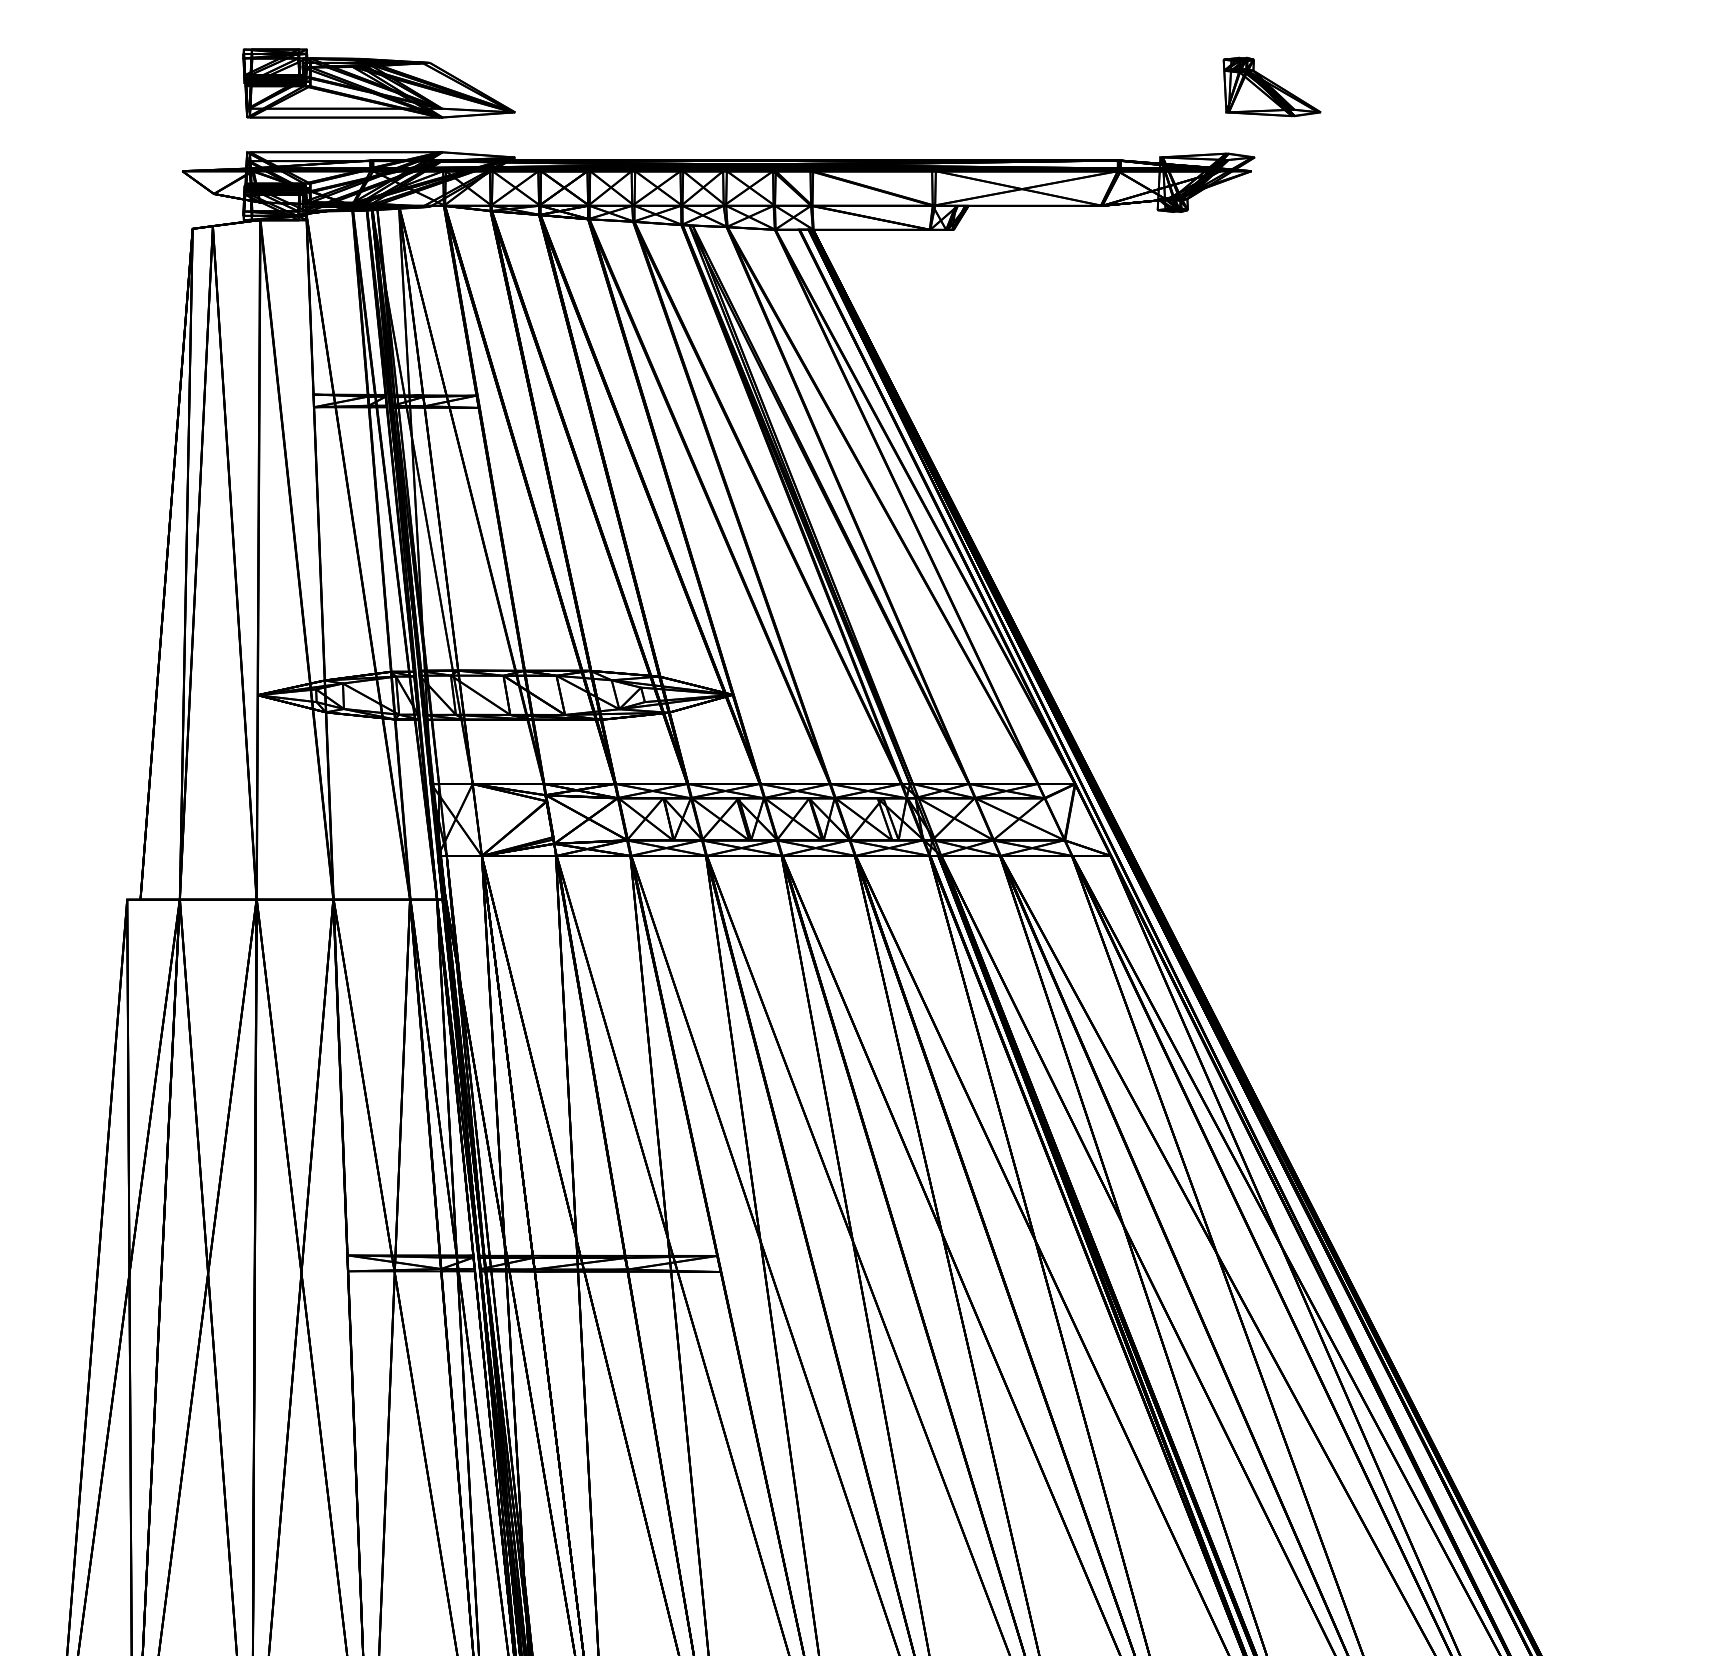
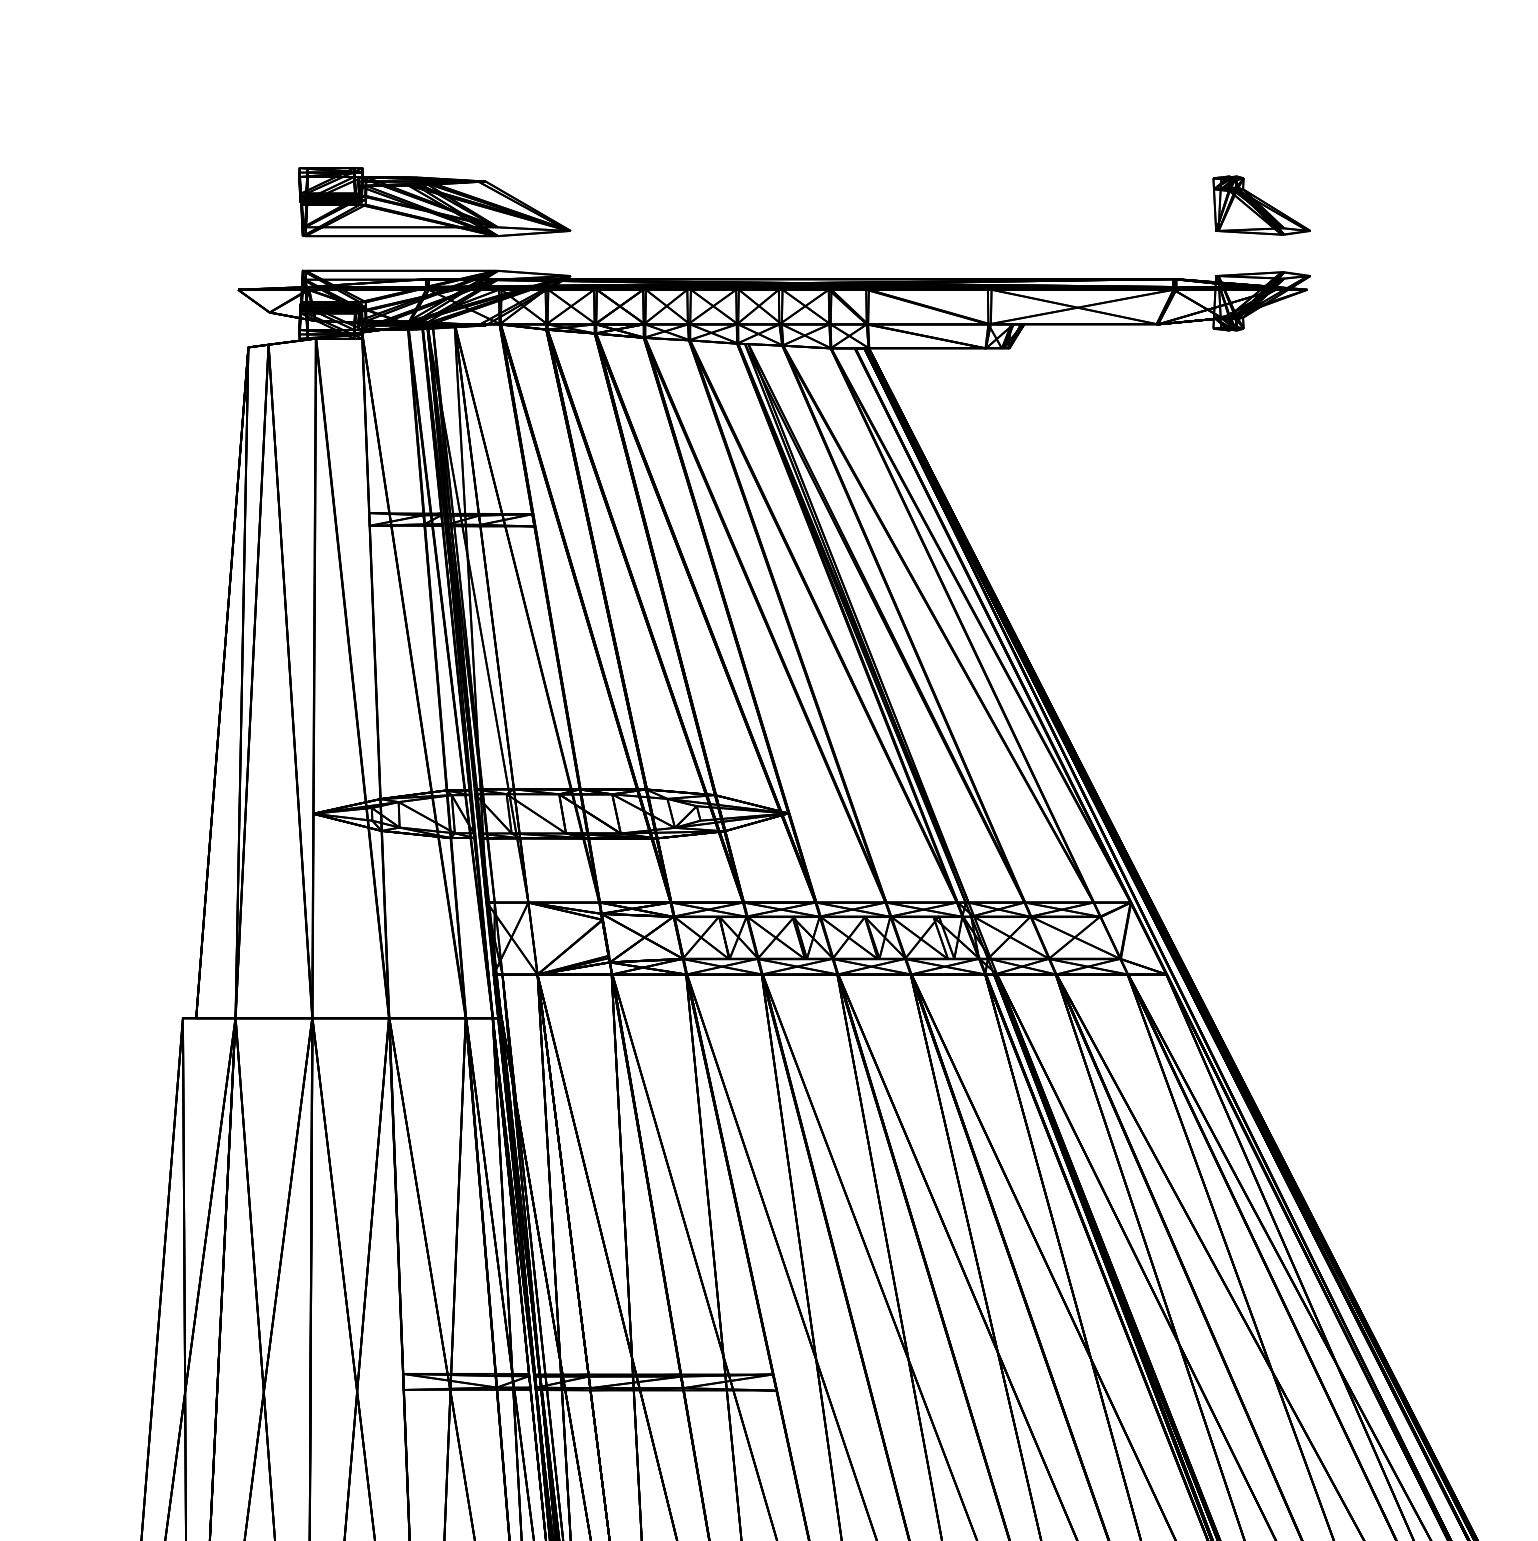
part: (1271, 86) -> (1261, 205), moved

